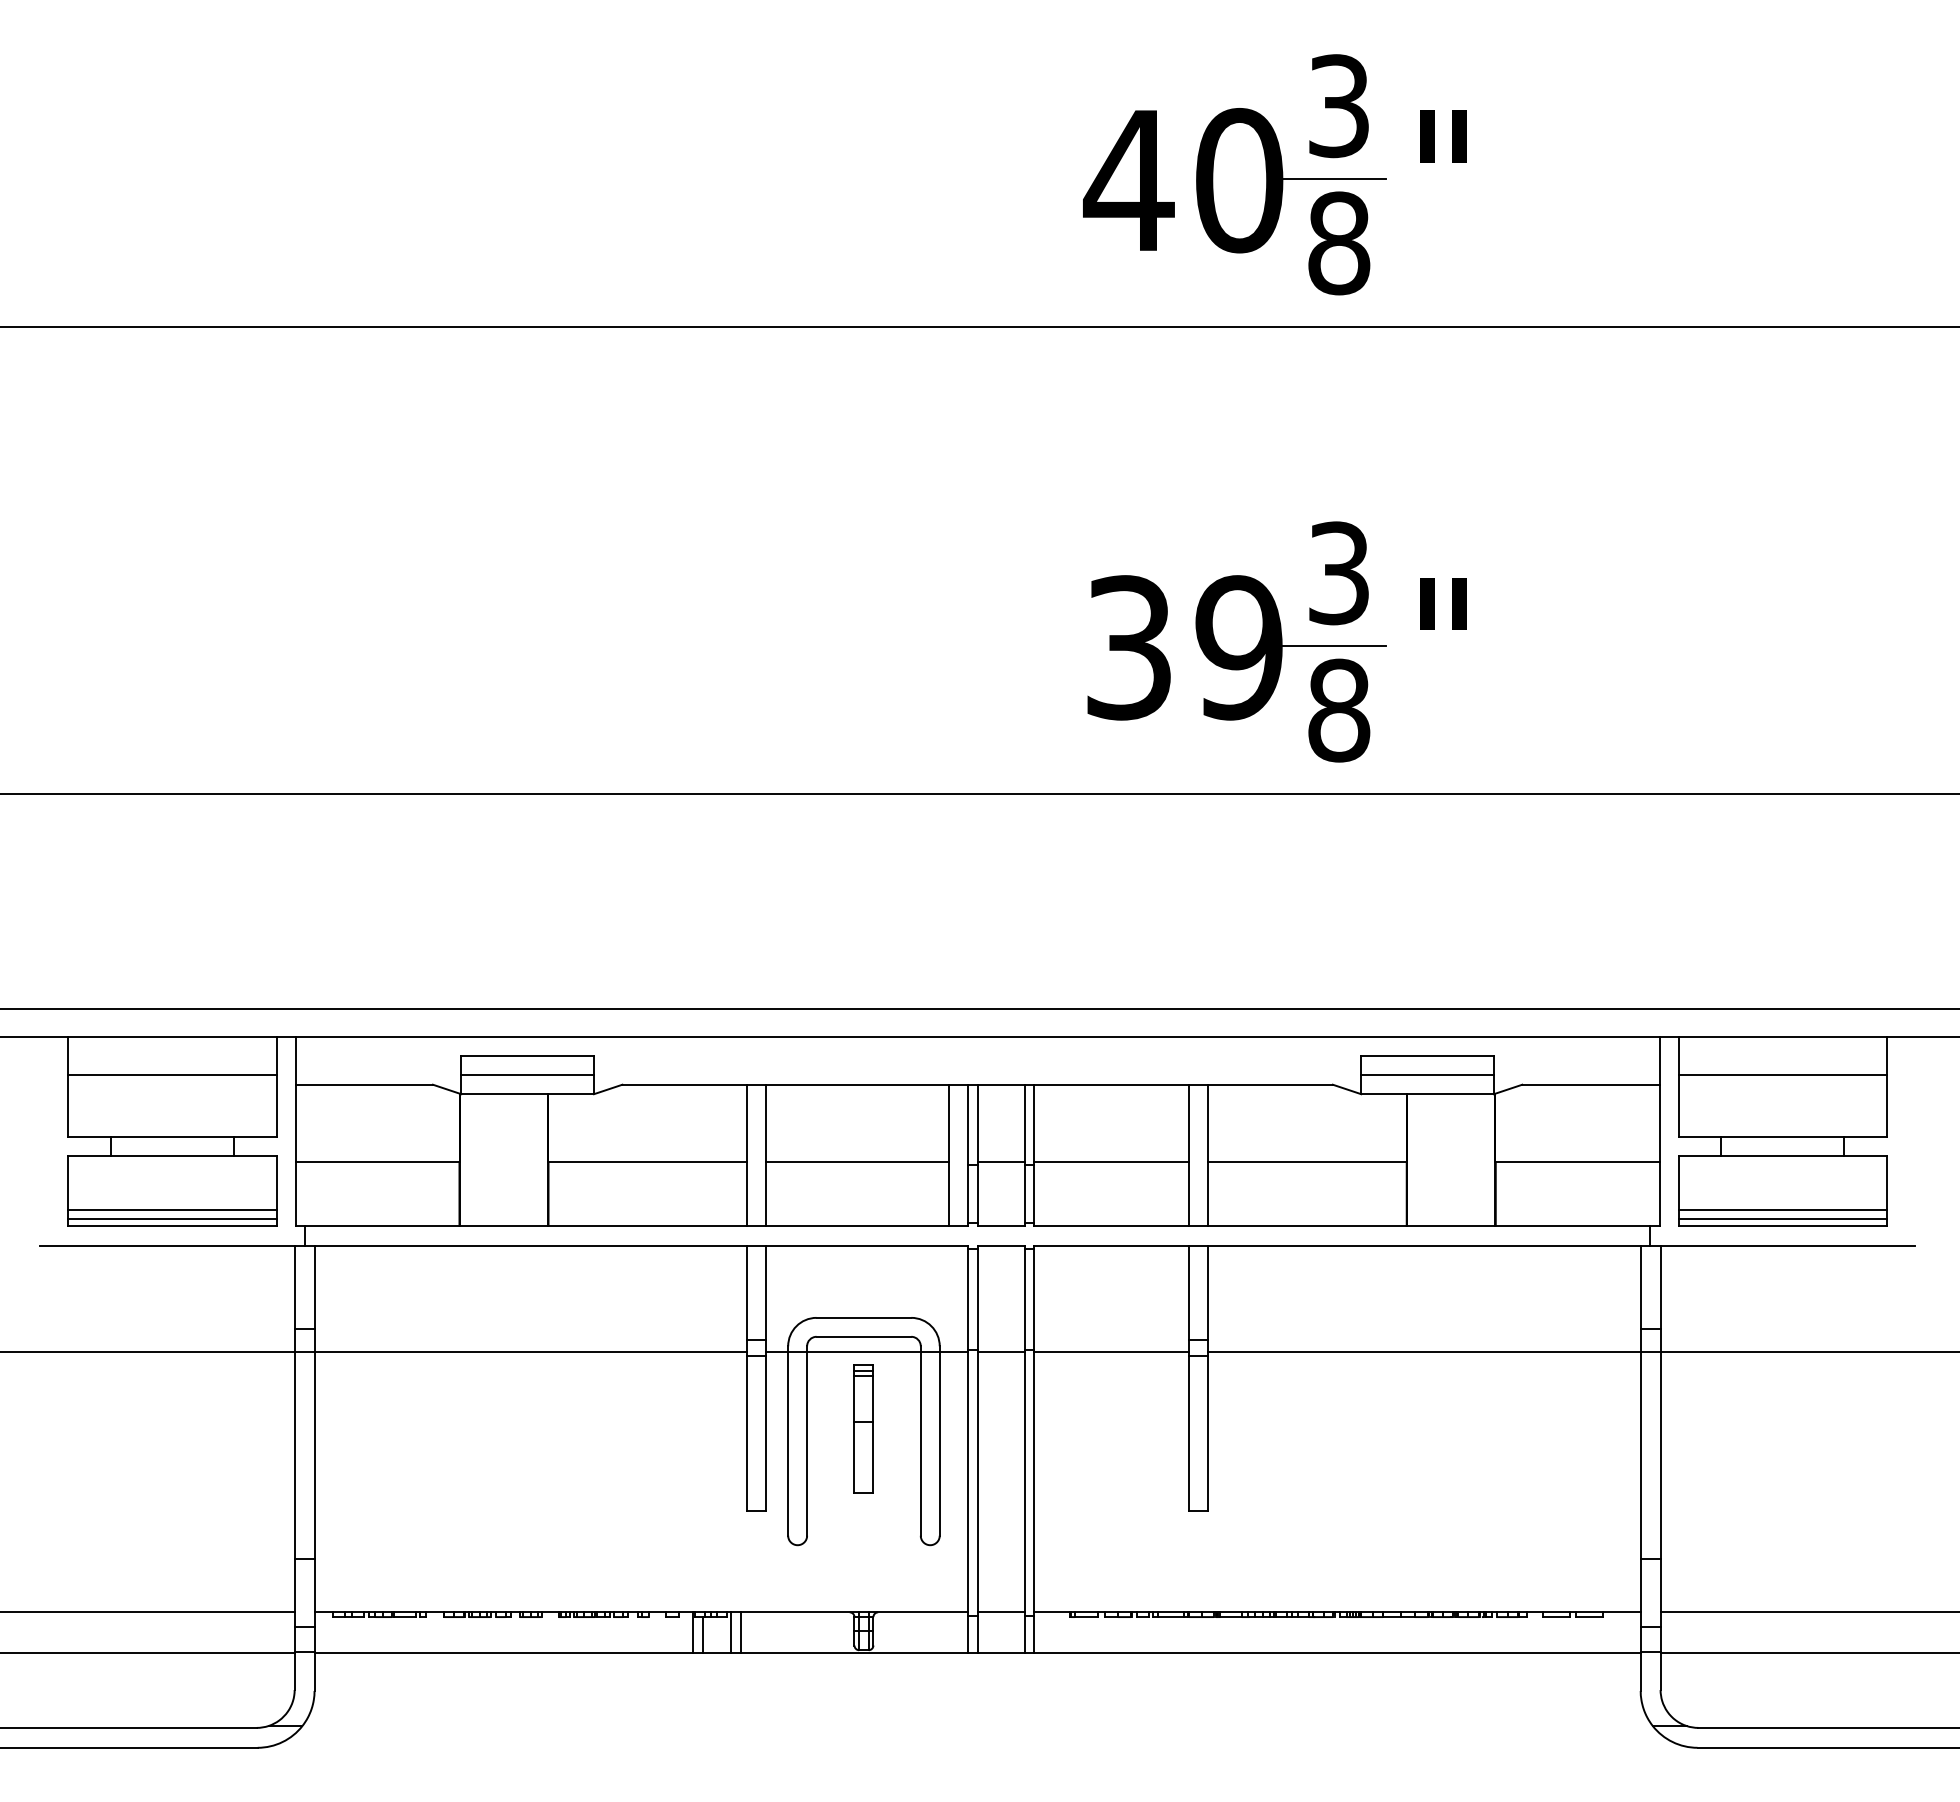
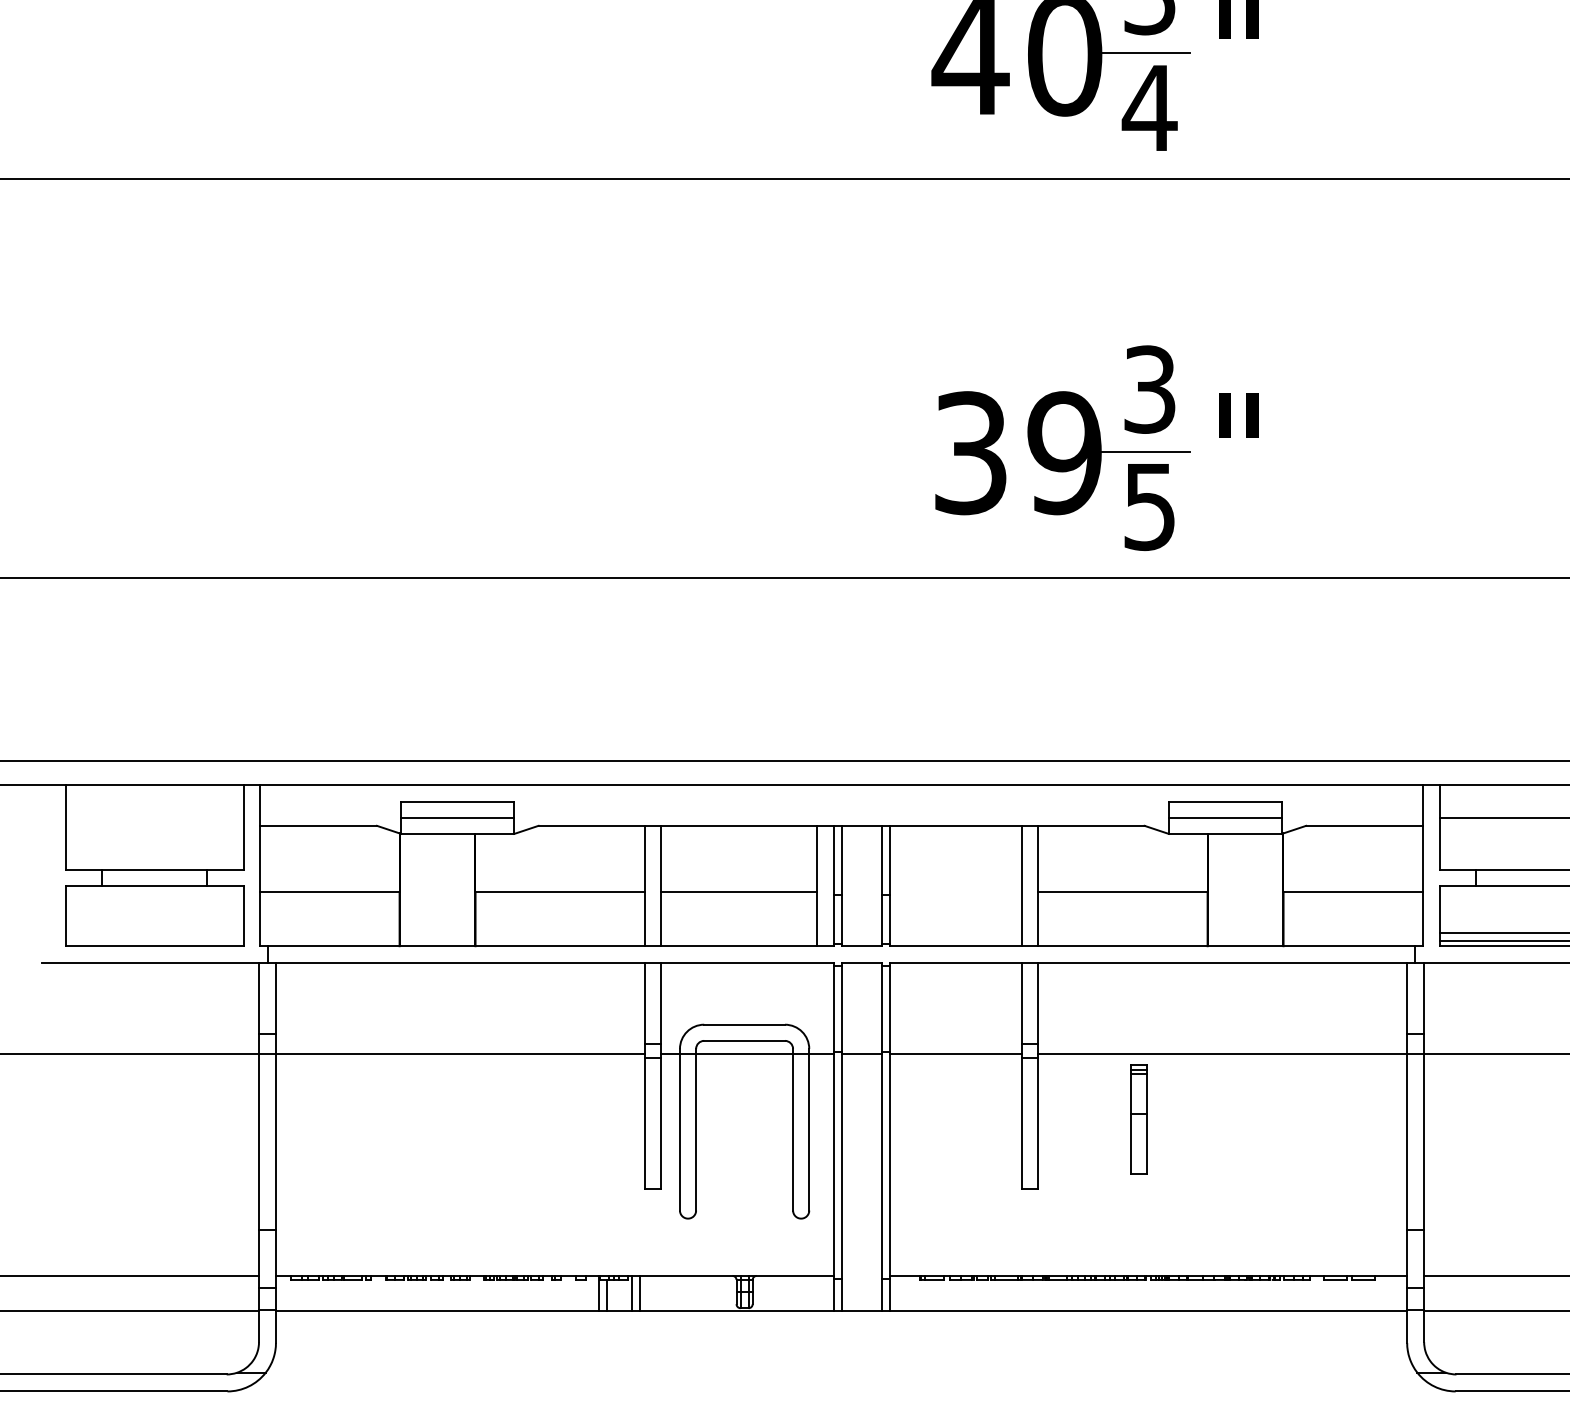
text: (1338, 243) -> (1149, 108), 8 -> 4
text: (1339, 710) -> (1150, 506), 8 -> 5
line: (172, 1075) -> (154, 817), removed
line: (1000, 1162) -> (861, 892), removed
line: (1111, 1162) -> (955, 892), removed
line: (172, 1209) -> (154, 932), removed
line: (172, 1219) -> (154, 940), removed
part: (863, 1428) -> (1138, 1119), moved
line: (1000, 1612) -> (861, 1276), removed

